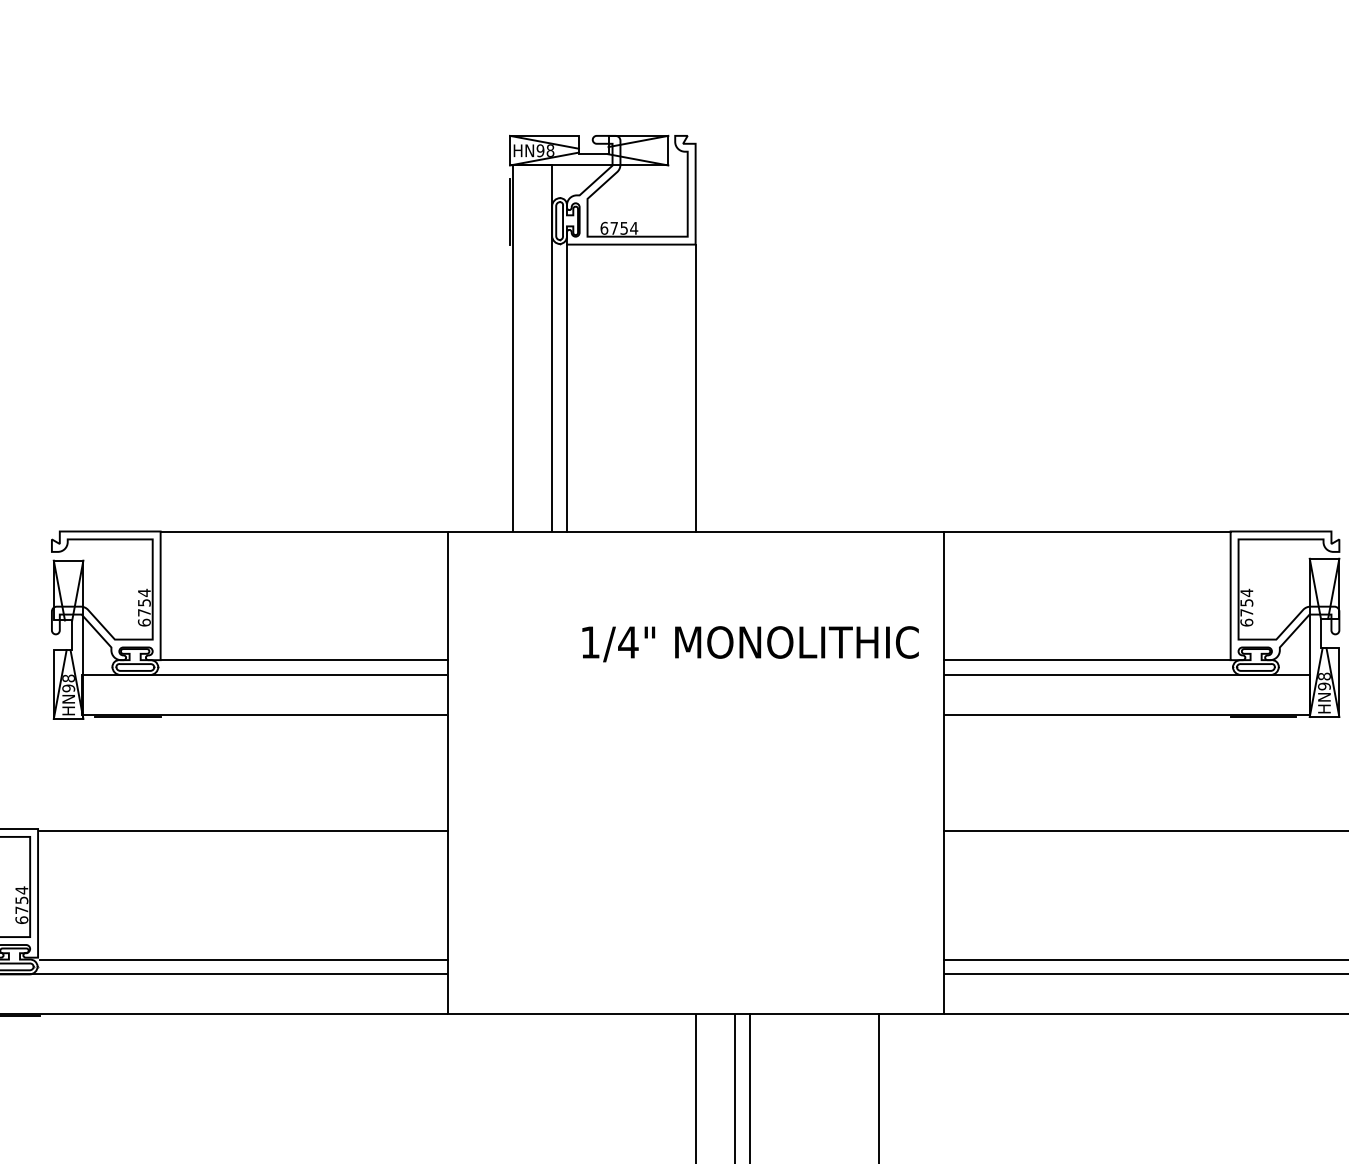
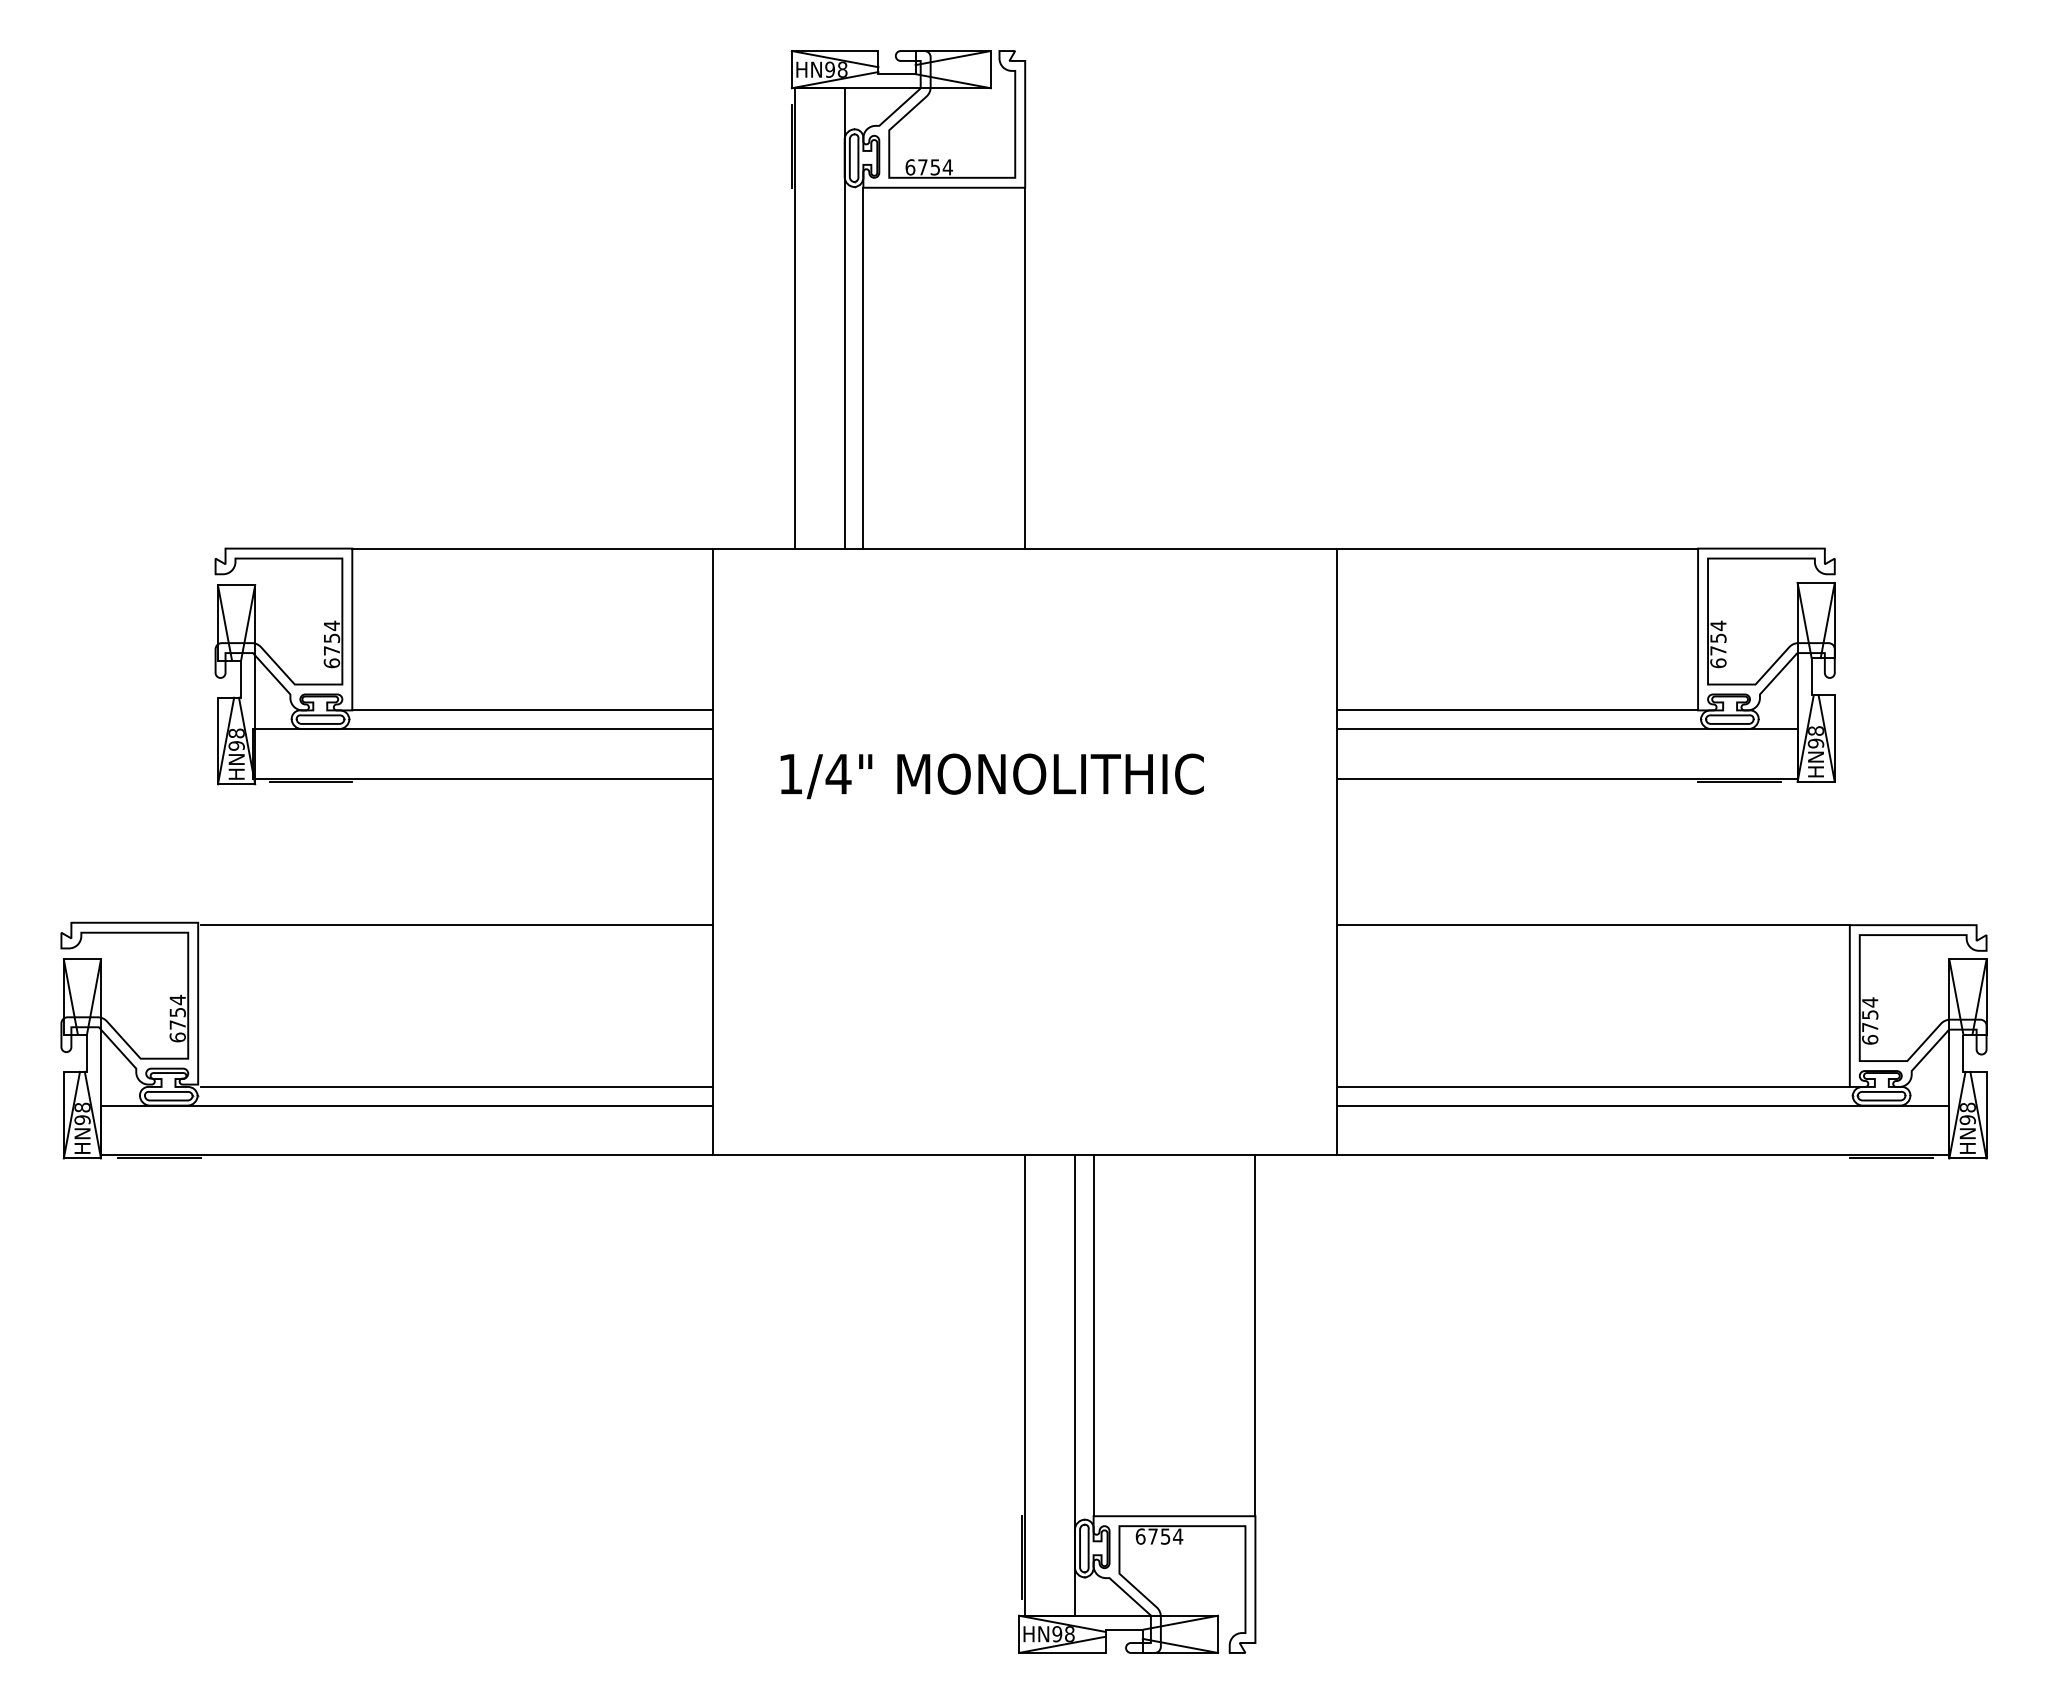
text: (749, 644) -> (991, 776), moved

